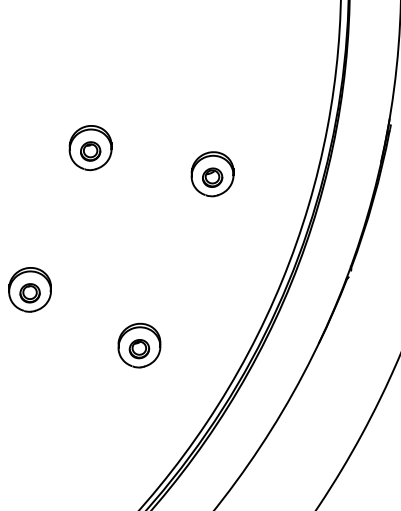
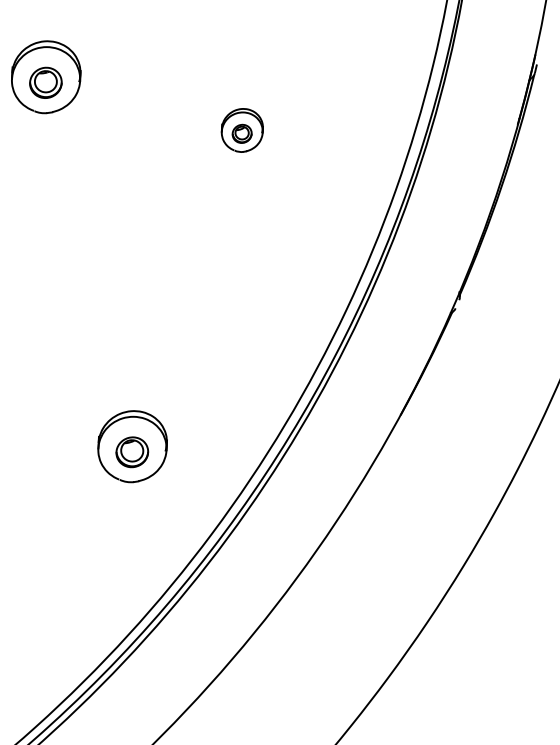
part: (212, 174) -> (242, 130), size x0.6
part: (139, 345) -> (132, 446), moved

